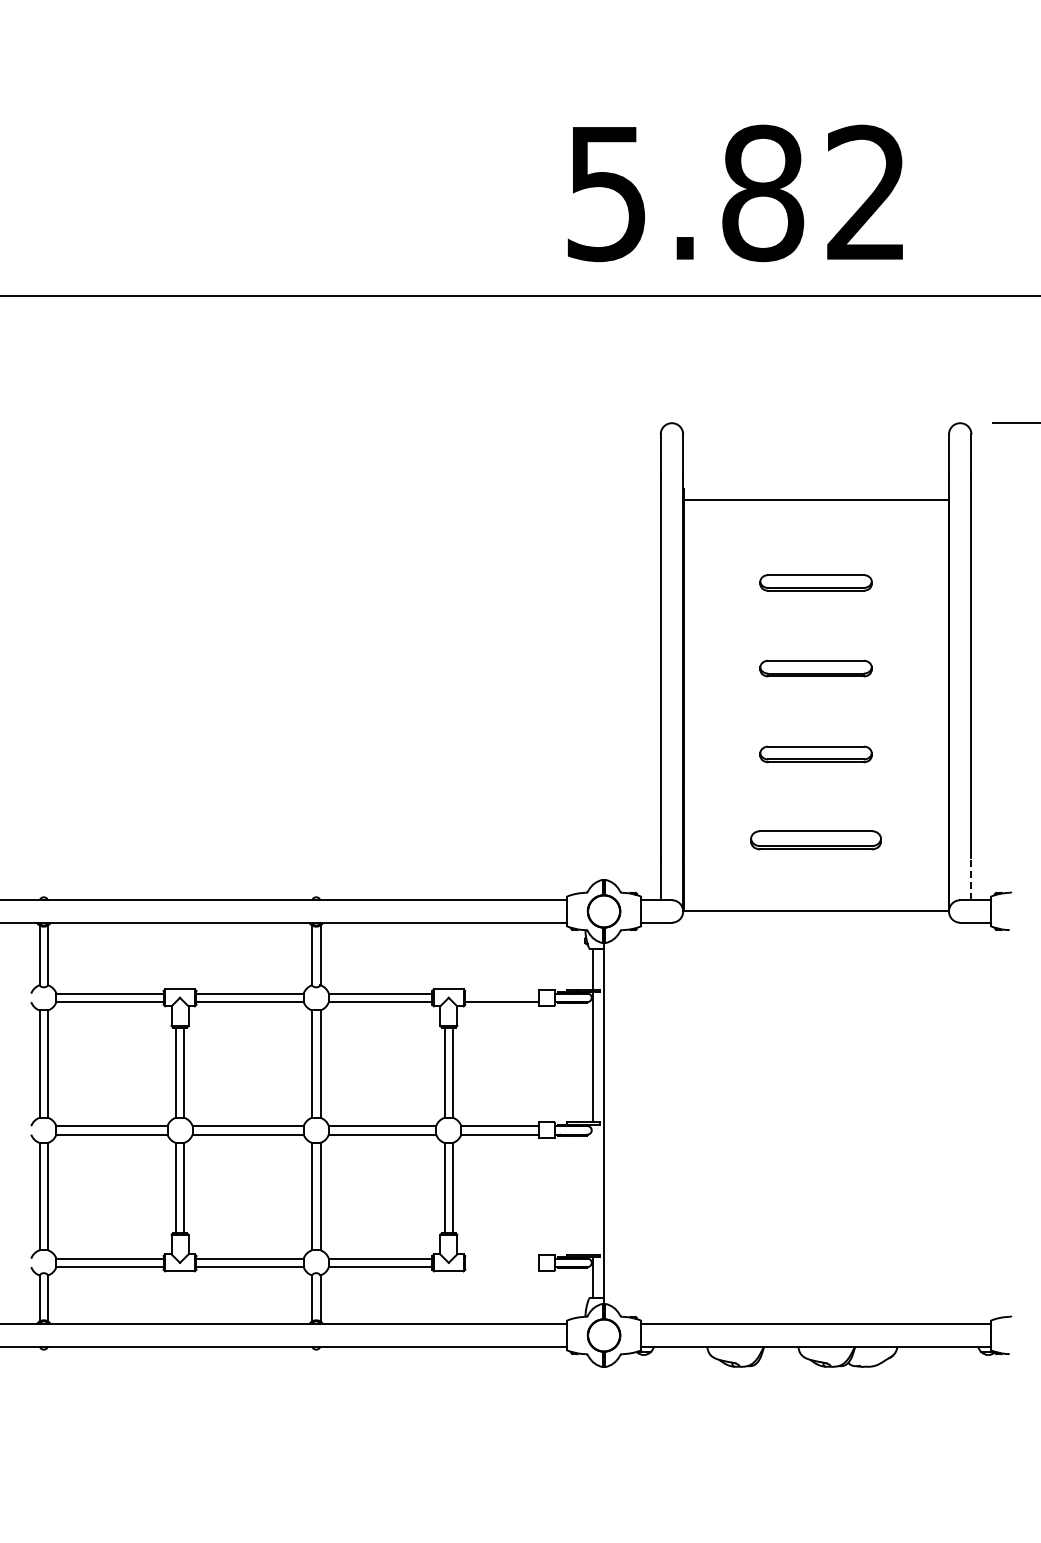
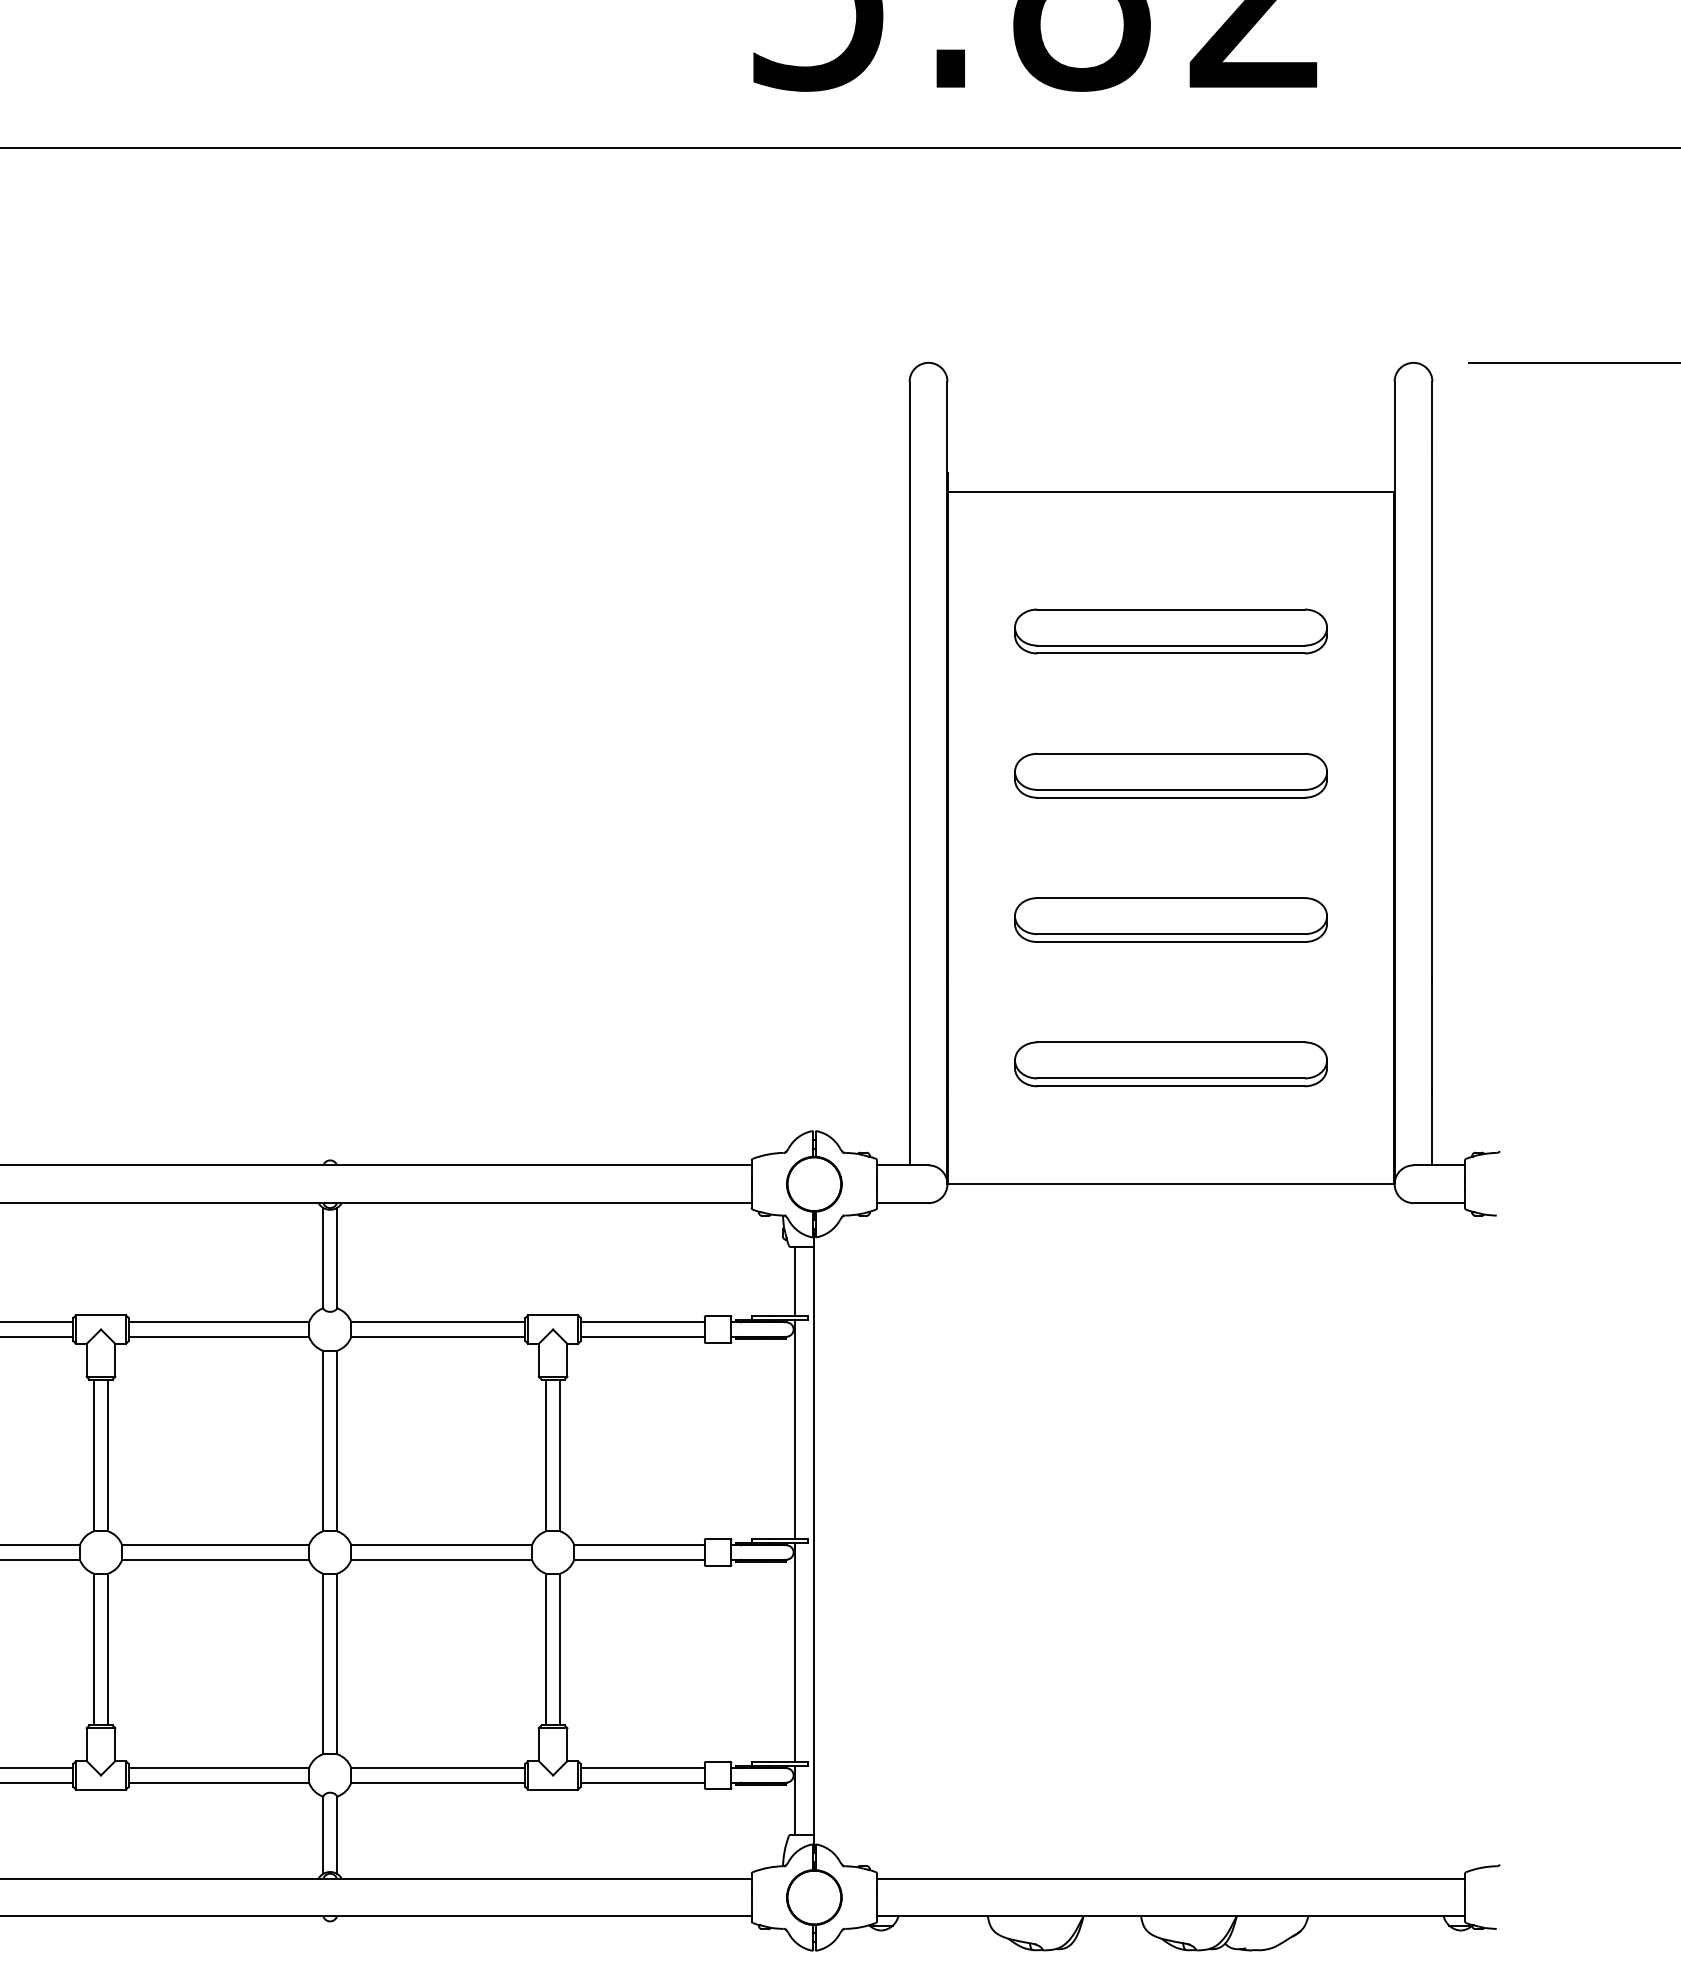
part: (815, 582) -> (1170, 630), size x1.67
part: (815, 668) -> (1170, 775), size x1.67
part: (815, 754) -> (1170, 920), size x1.67
part: (815, 840) -> (1170, 1064), size x1.43
line: (971, 879) -> (1432, 1130), dashed -> solid
line: (501, 993) -> (641, 1322), added
line: (592, 1189) -> (794, 1651), added
line: (501, 1258) -> (641, 1768), added
line: (501, 1267) -> (641, 1783), added

